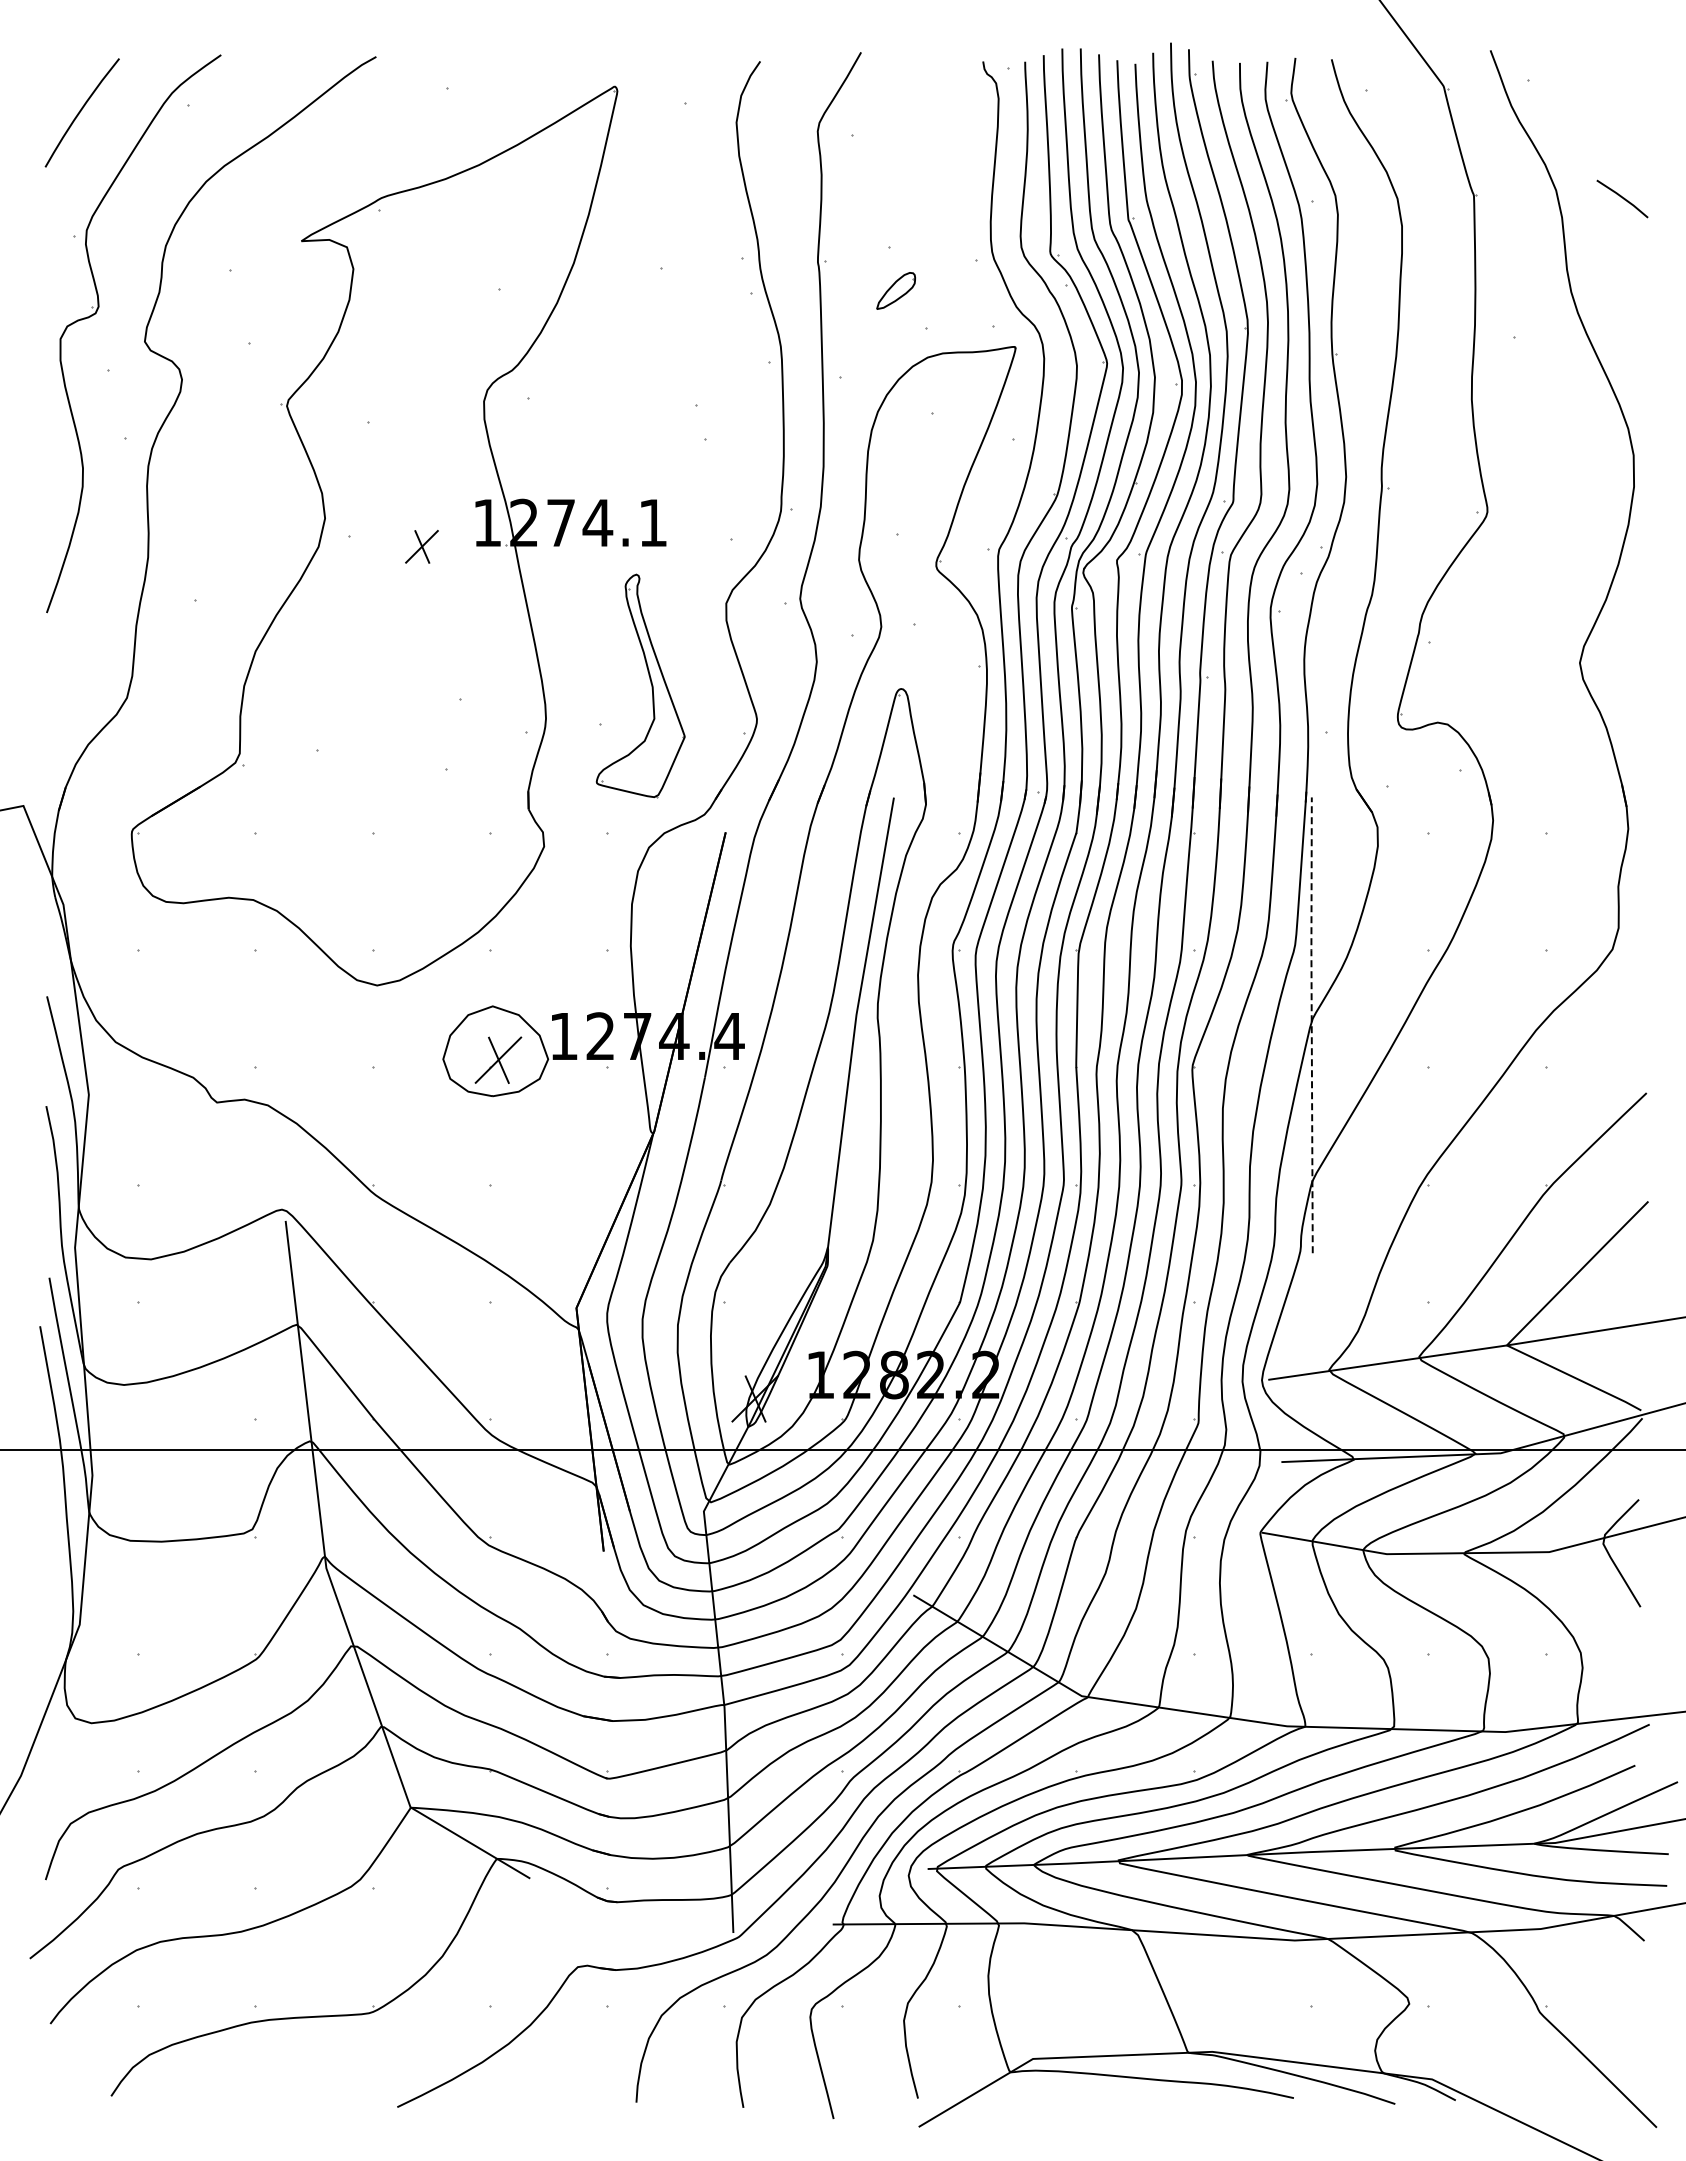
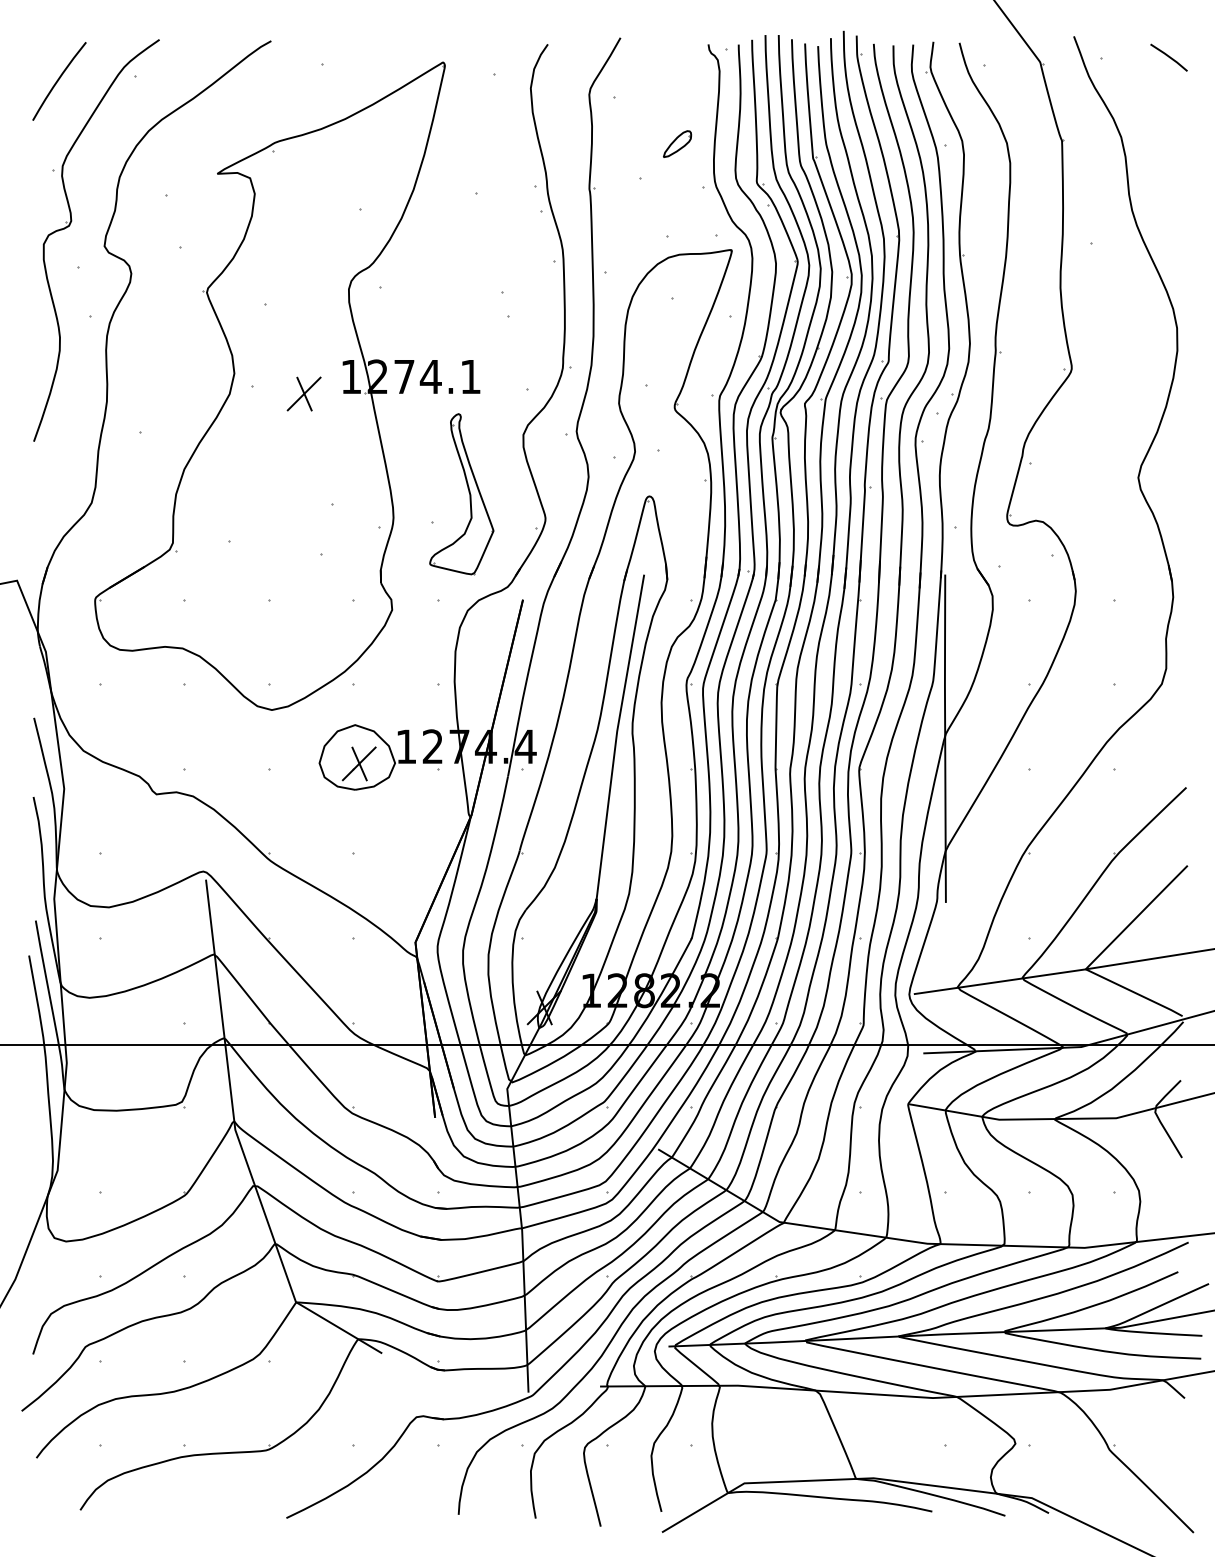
line: (1622, 198) -> (1169, 57), moved
part: (895, 290) -> (677, 143), moved
part: (421, 546) -> (303, 393), size x1.43
line: (1311, 1024) -> (945, 738), dashed -> solid

